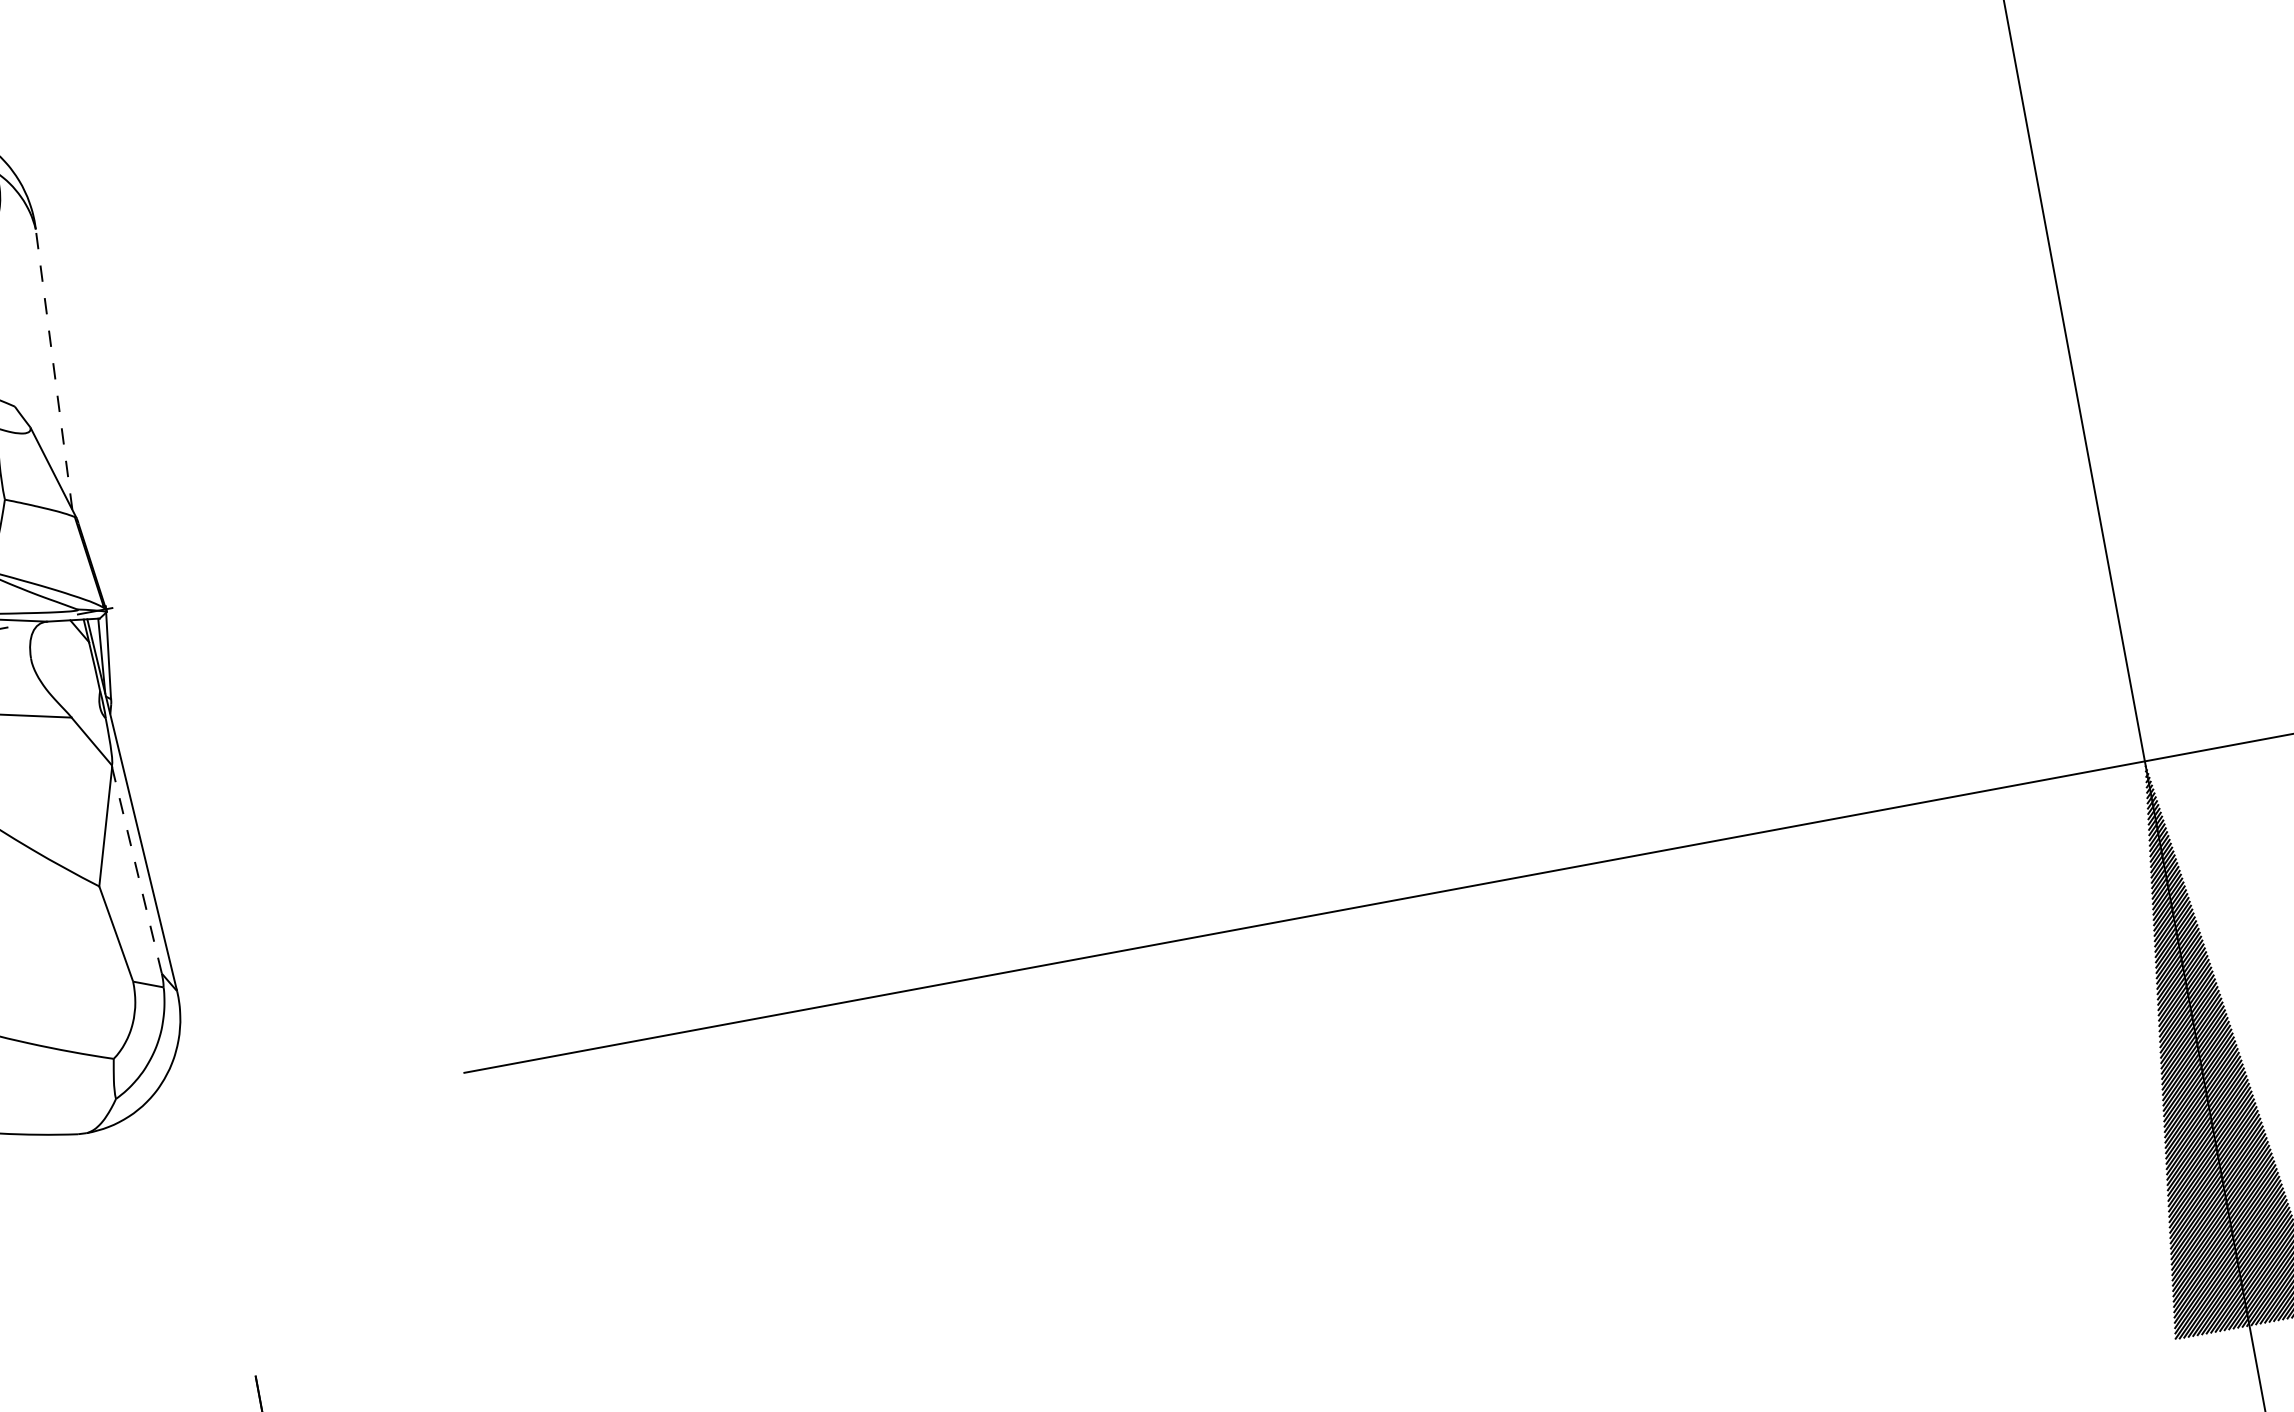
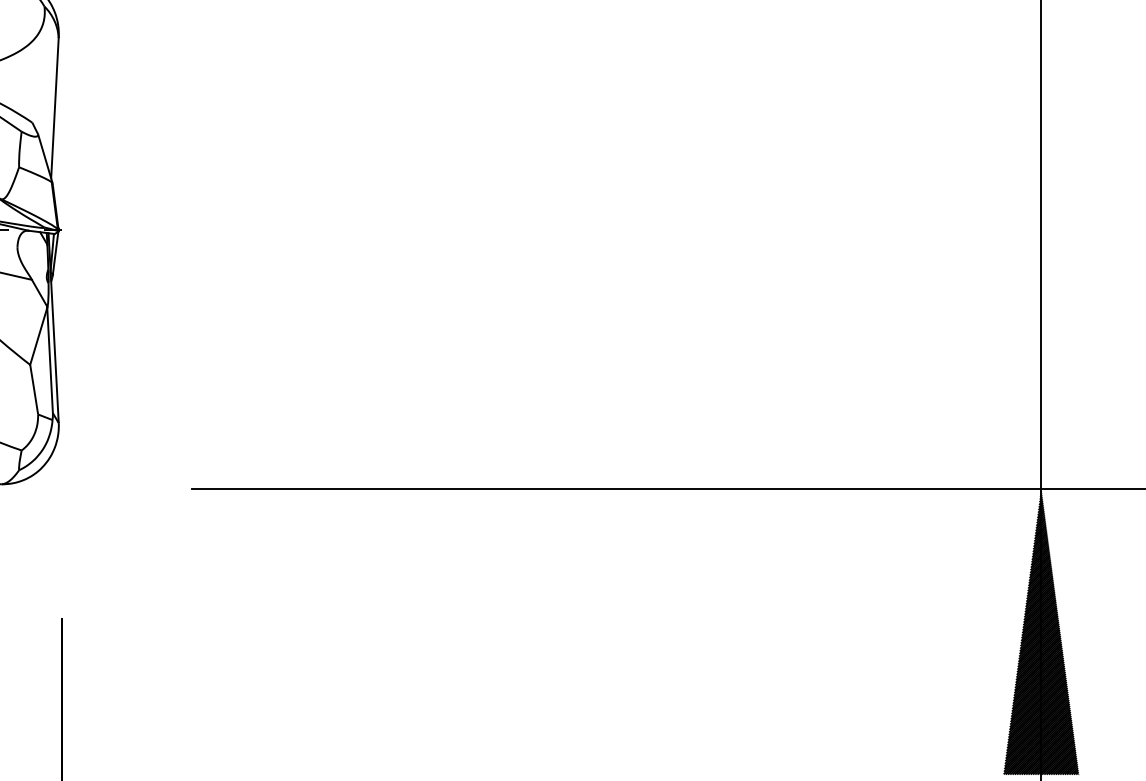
line: (52, 368) -> (54, 107), dashed -> solid
line: (137, 870) -> (50, 360), dashed -> solid

